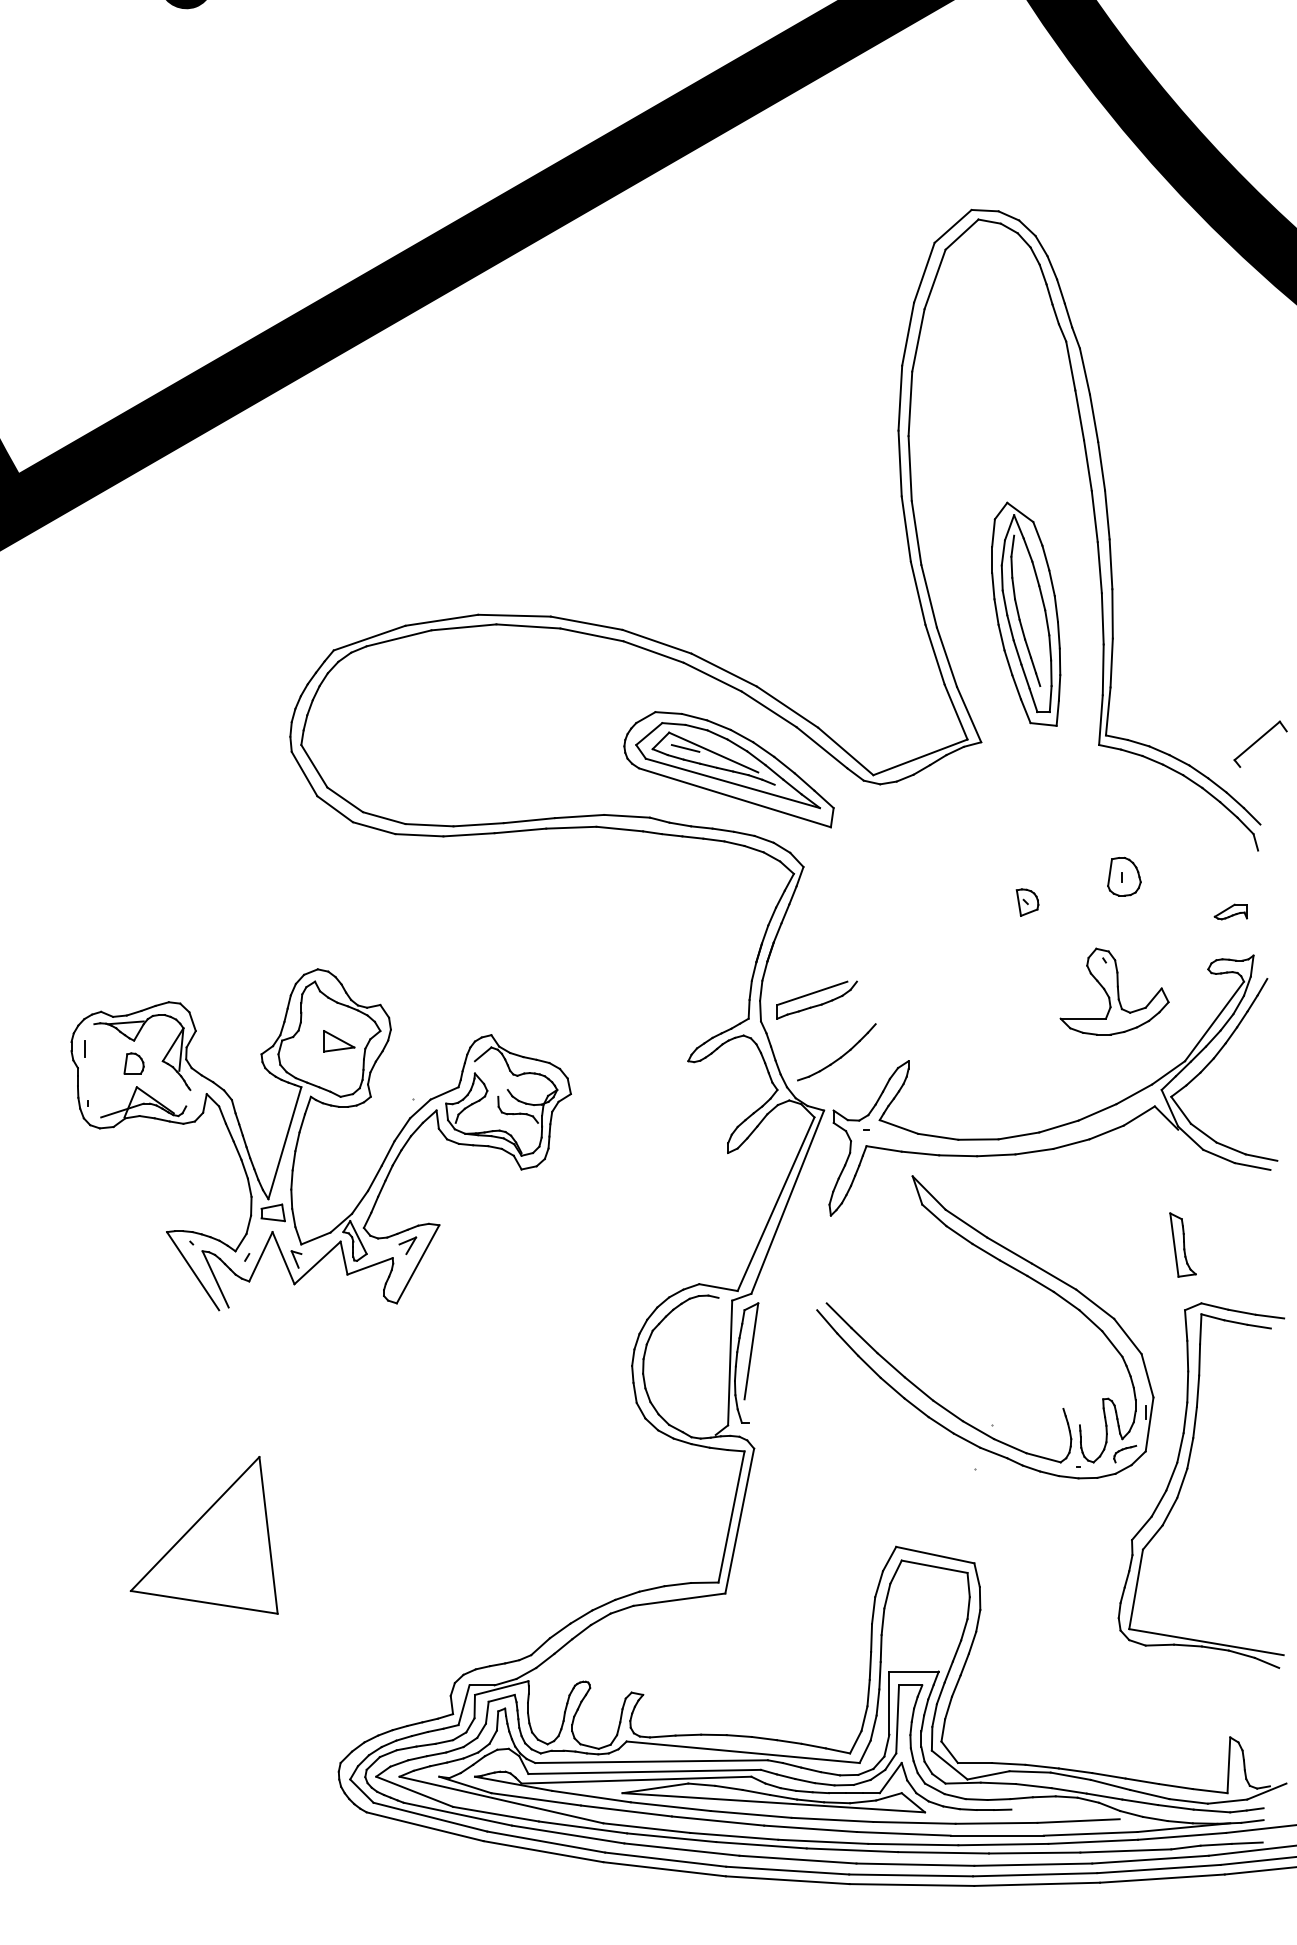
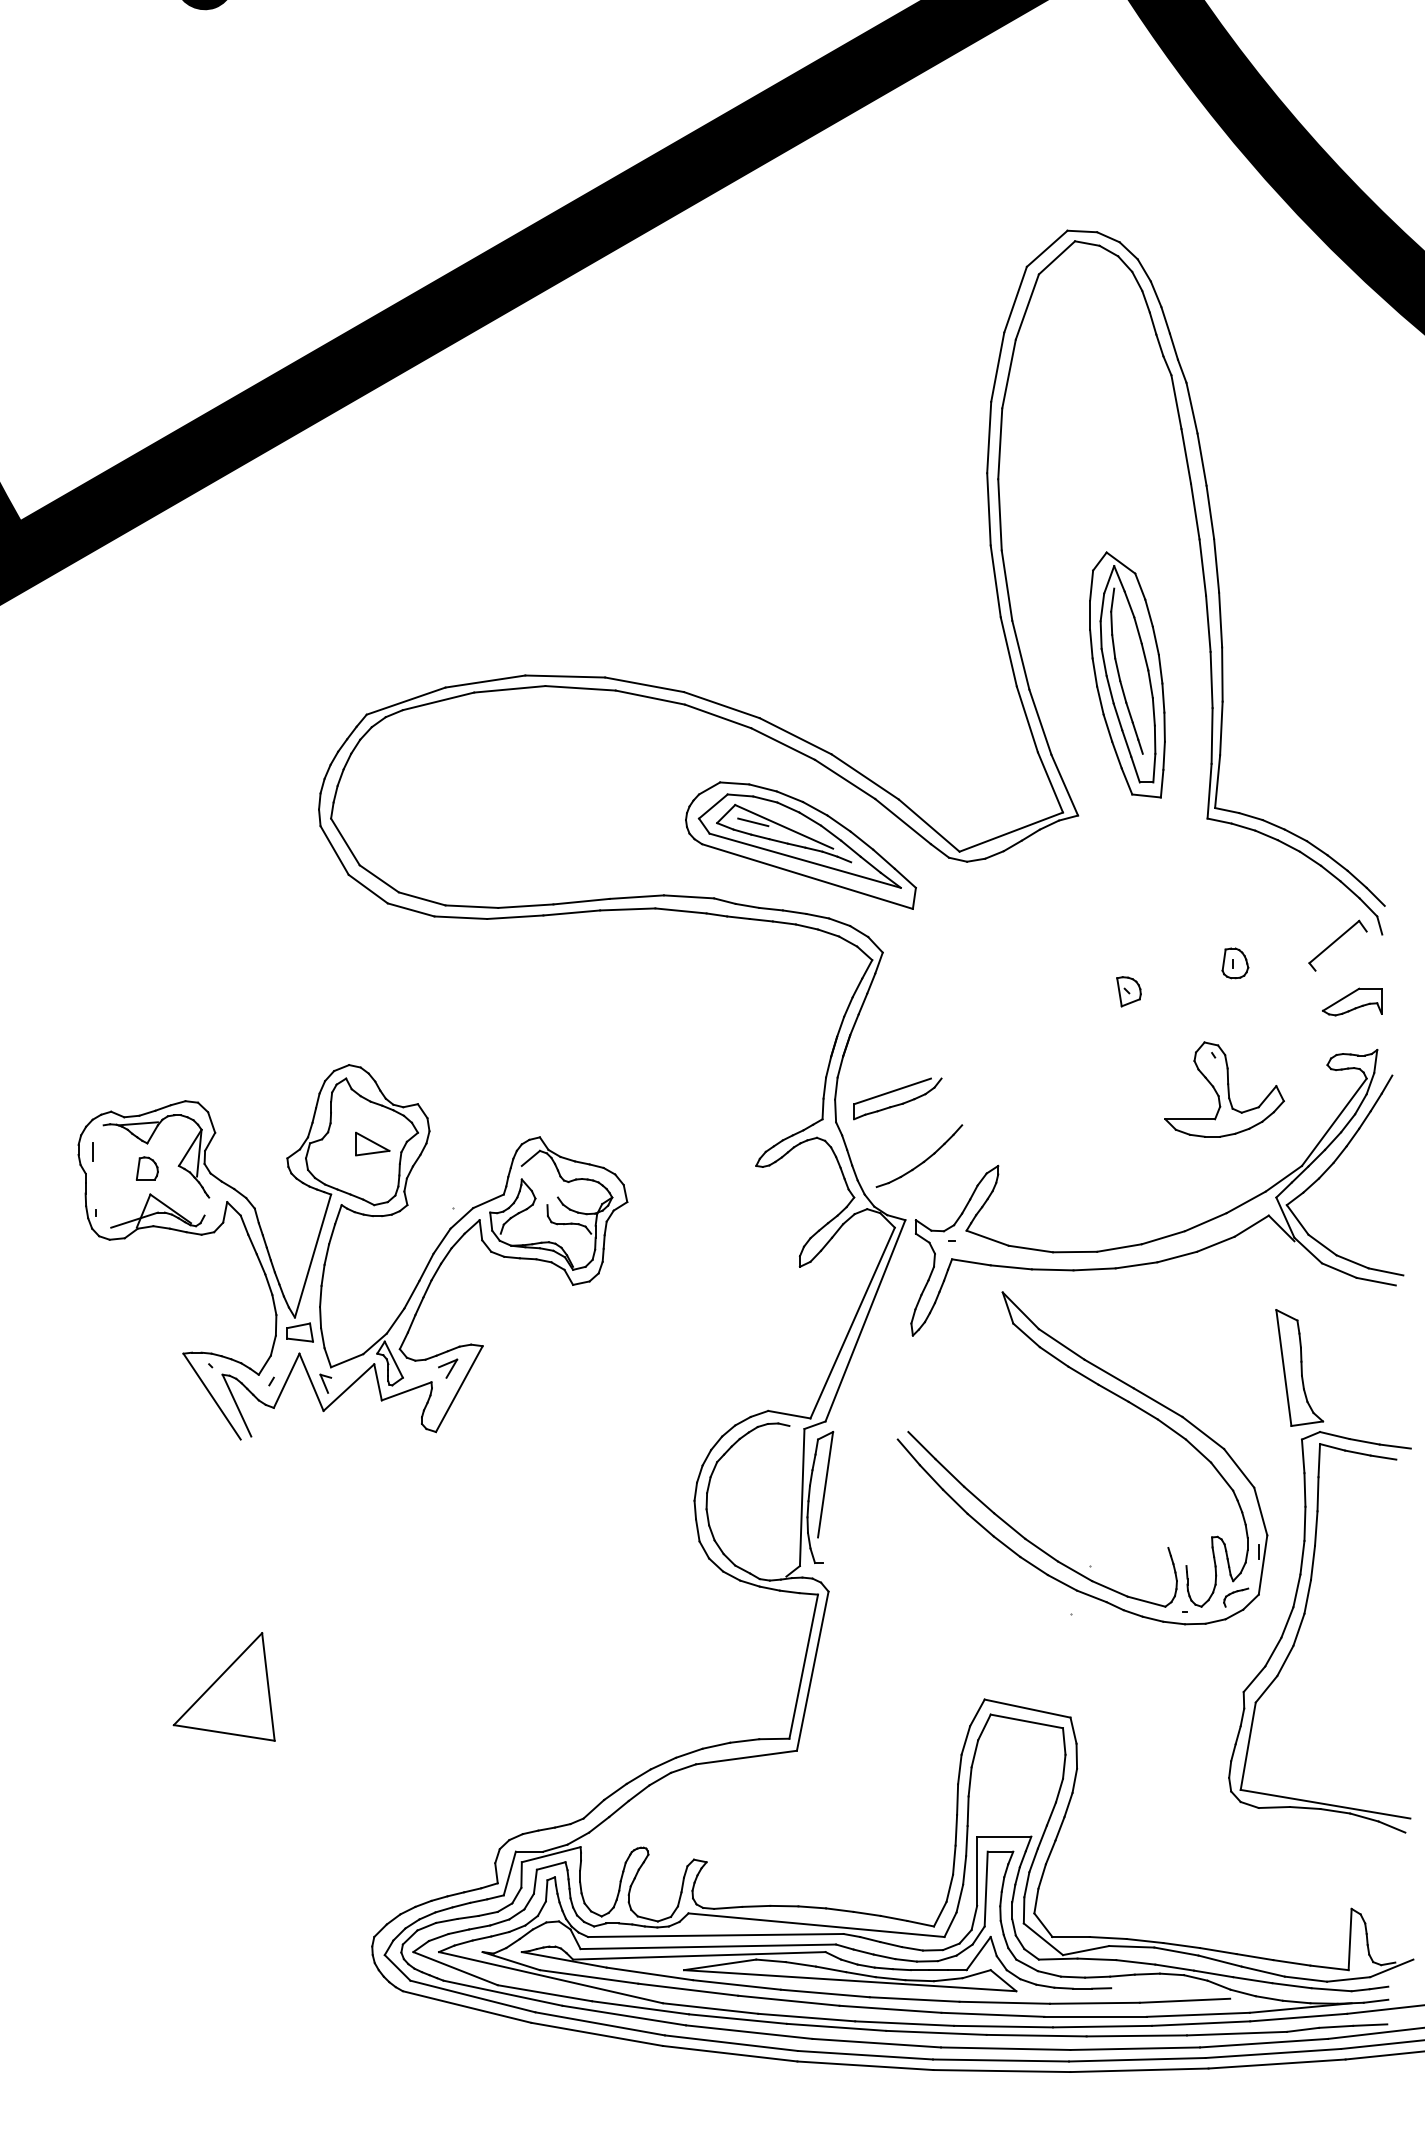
part: (1260, 744) -> (1337, 945), moved
part: (1124, 876) -> (1235, 963), size x0.71
part: (1231, 911) -> (1352, 1001), size x1.67
part: (1182, 1244) -> (1299, 1367), size x1.67
part: (203, 1535) -> (223, 1686), size x0.62

